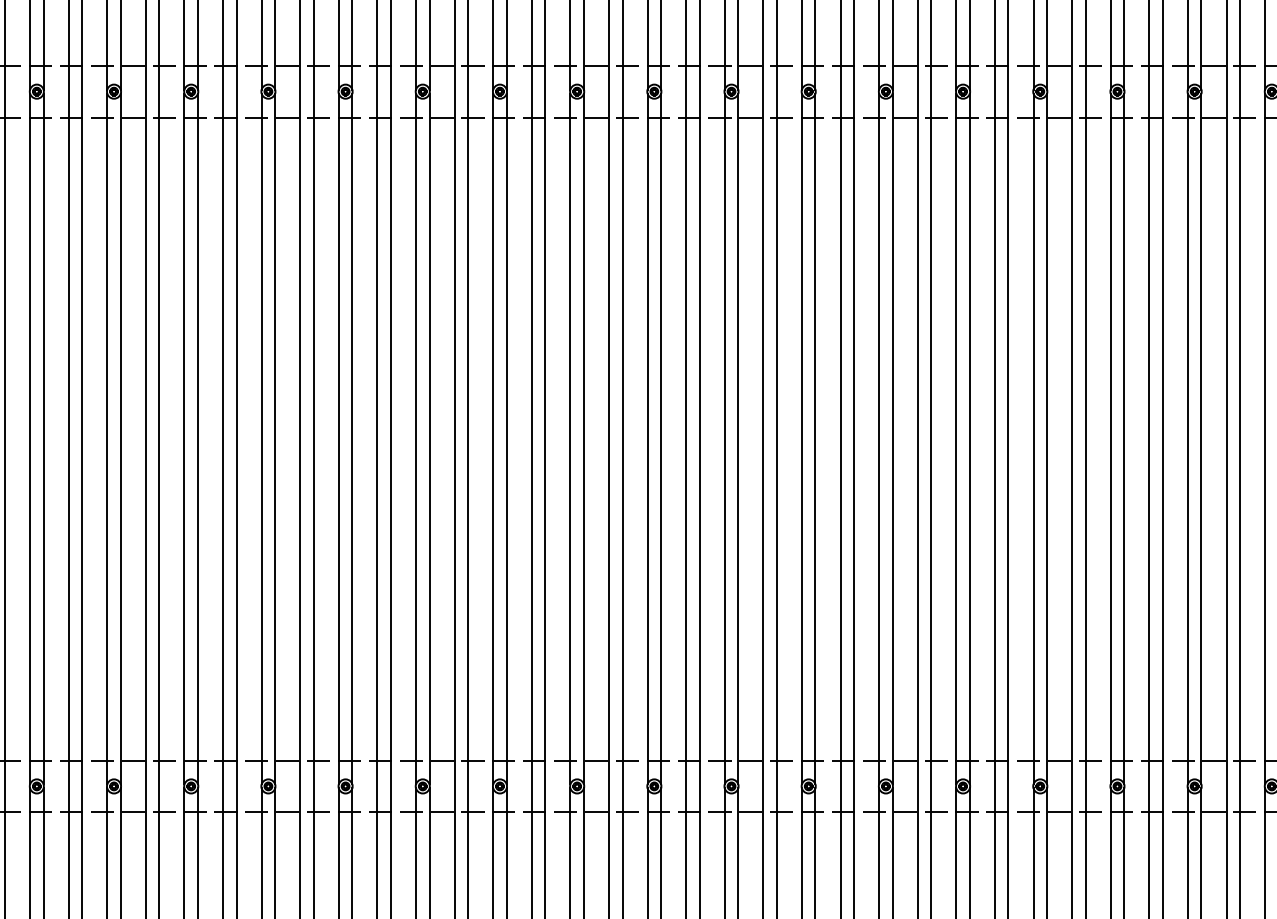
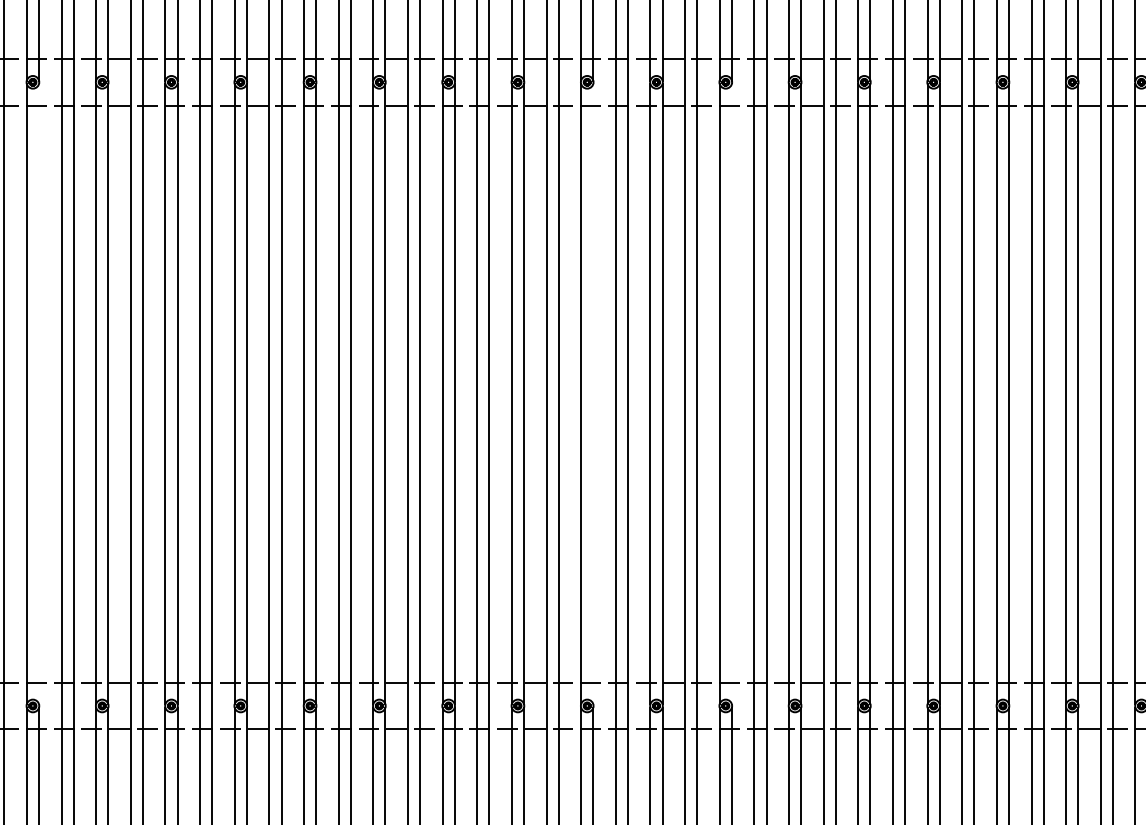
line: (44, 439) -> (39, 394), removed
line: (661, 439) -> (593, 394), removed
line: (815, 439) -> (731, 394), removed

